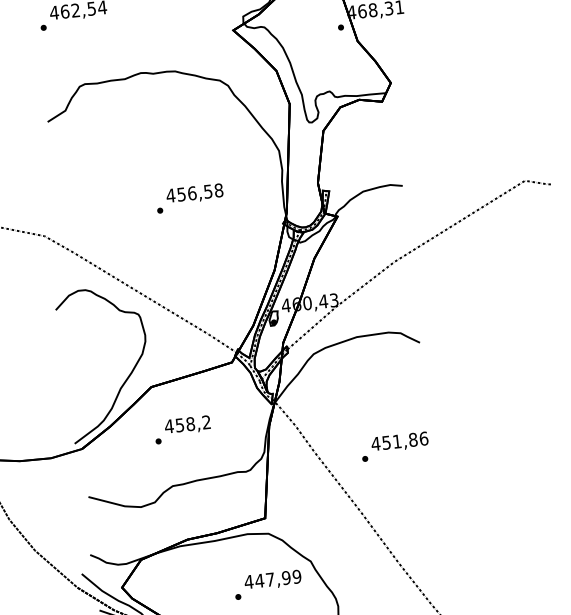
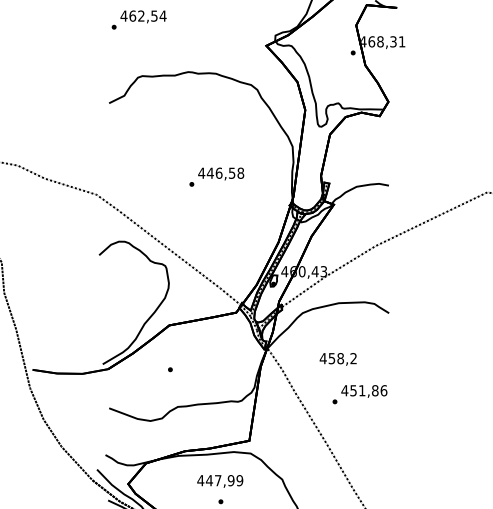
text: (180, 193) -> (209, 172), 456,58 -> 446,58
text: (186, 425) -> (337, 359), moved
text: (273, 580) -> (220, 481), moved

